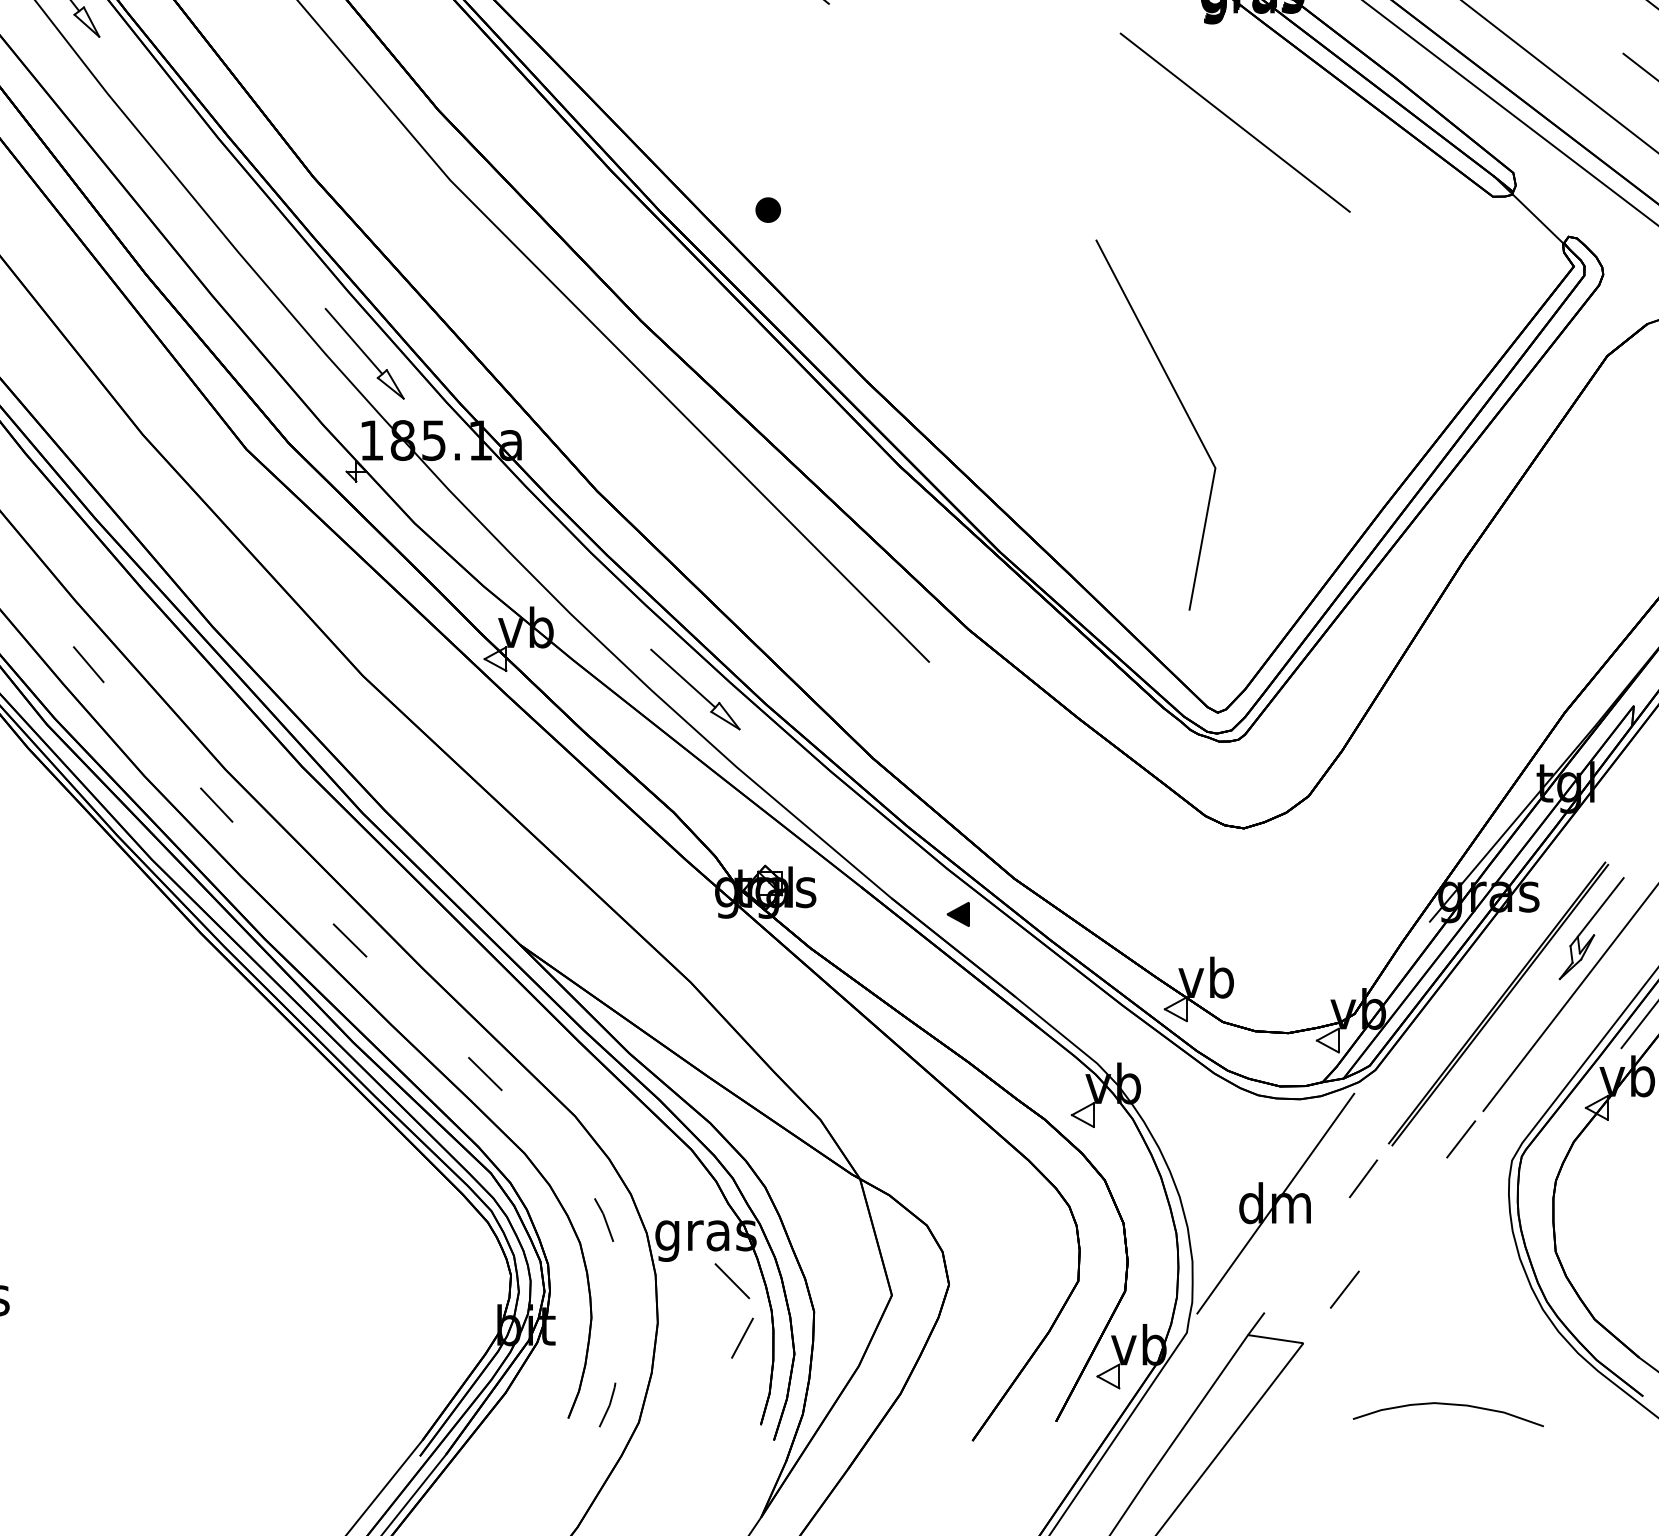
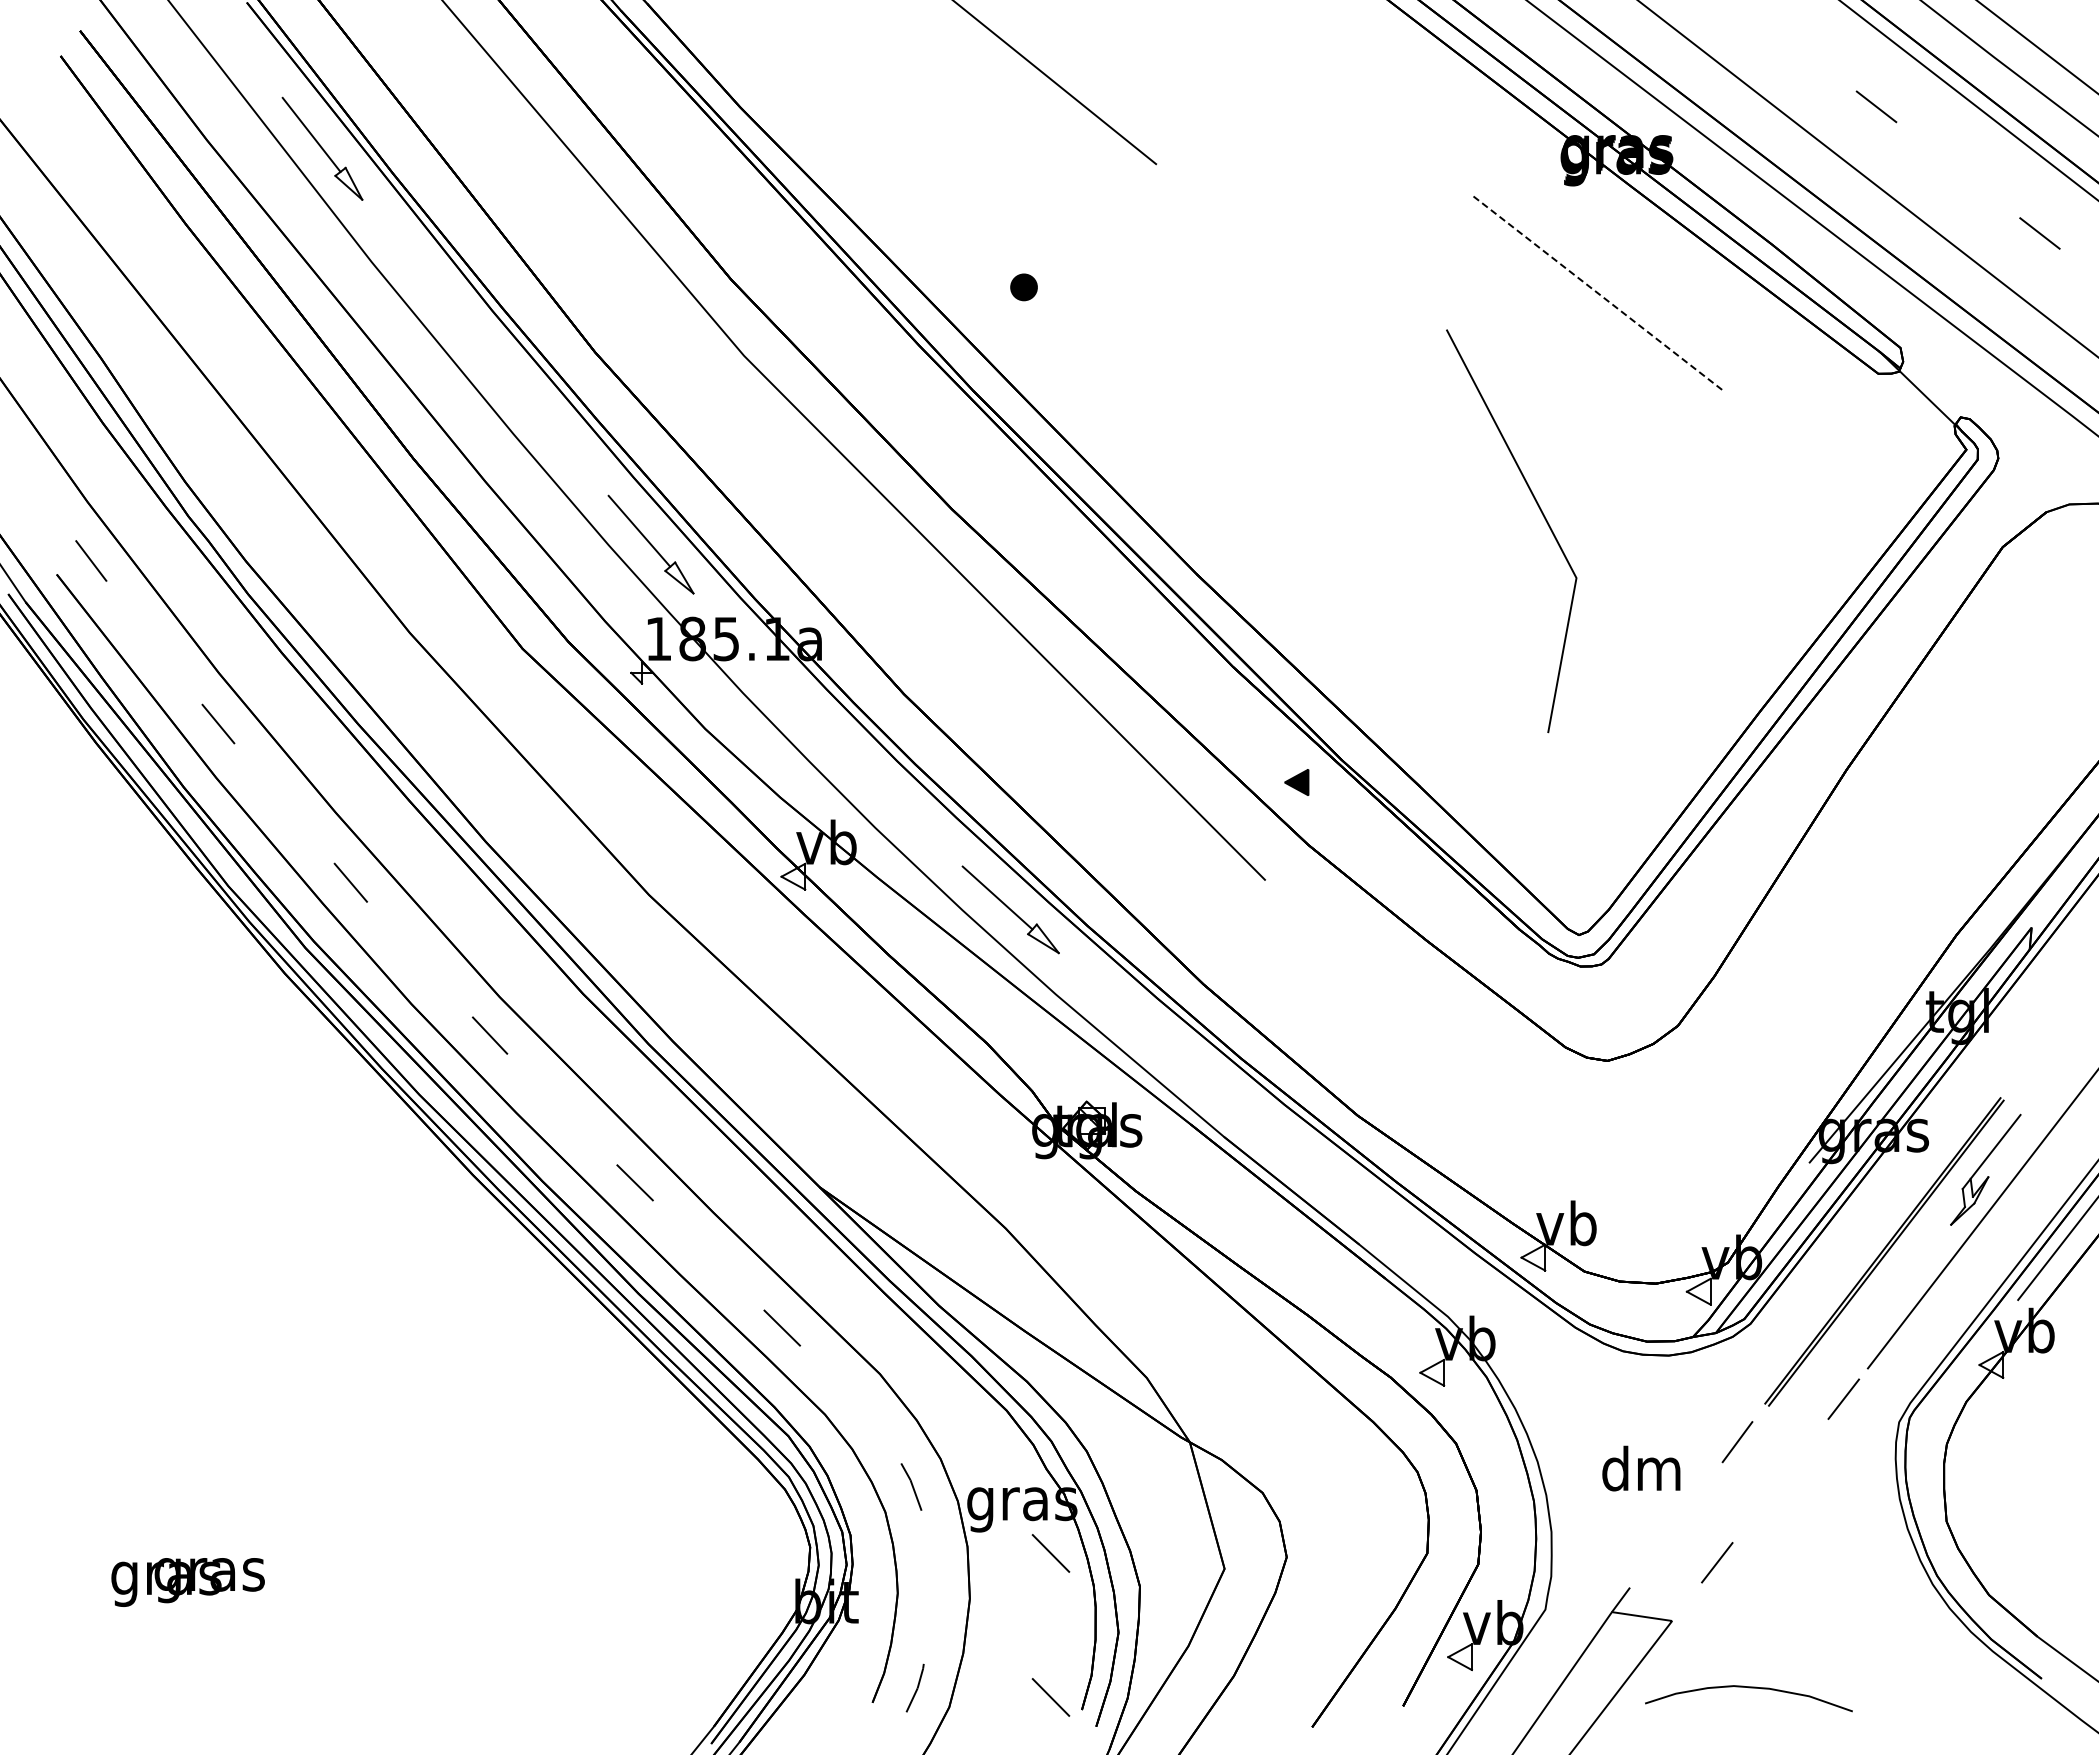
line: (1235, 122) -> (1598, 293), solid -> dashed
part: (767, 210) -> (1023, 287), moved
line: (1184, 410) -> (1542, 515), moved
part: (958, 914) -> (1296, 782), moved
line: (1275, 1203) -> (1641, 1468), removed
line: (742, 1338) -> (1061, 1615), removed
curve: (1448, 1405) -> (1748, 1688), moved
line: (731, 1413) -> (1050, 1697), added

